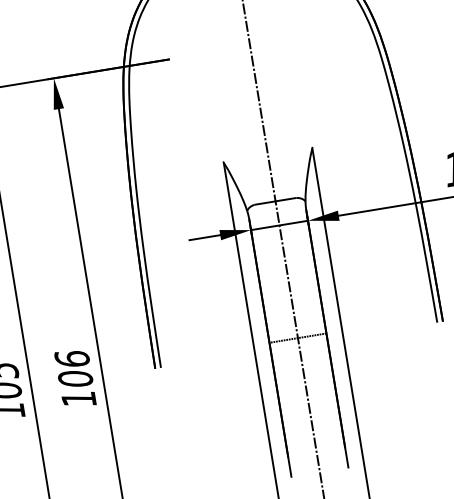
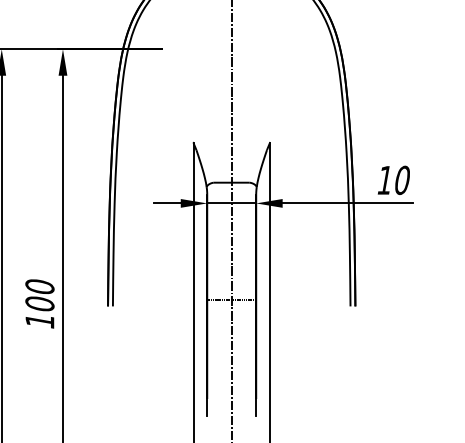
text: (71, 358) -> (39, 286), 106 -> 100

